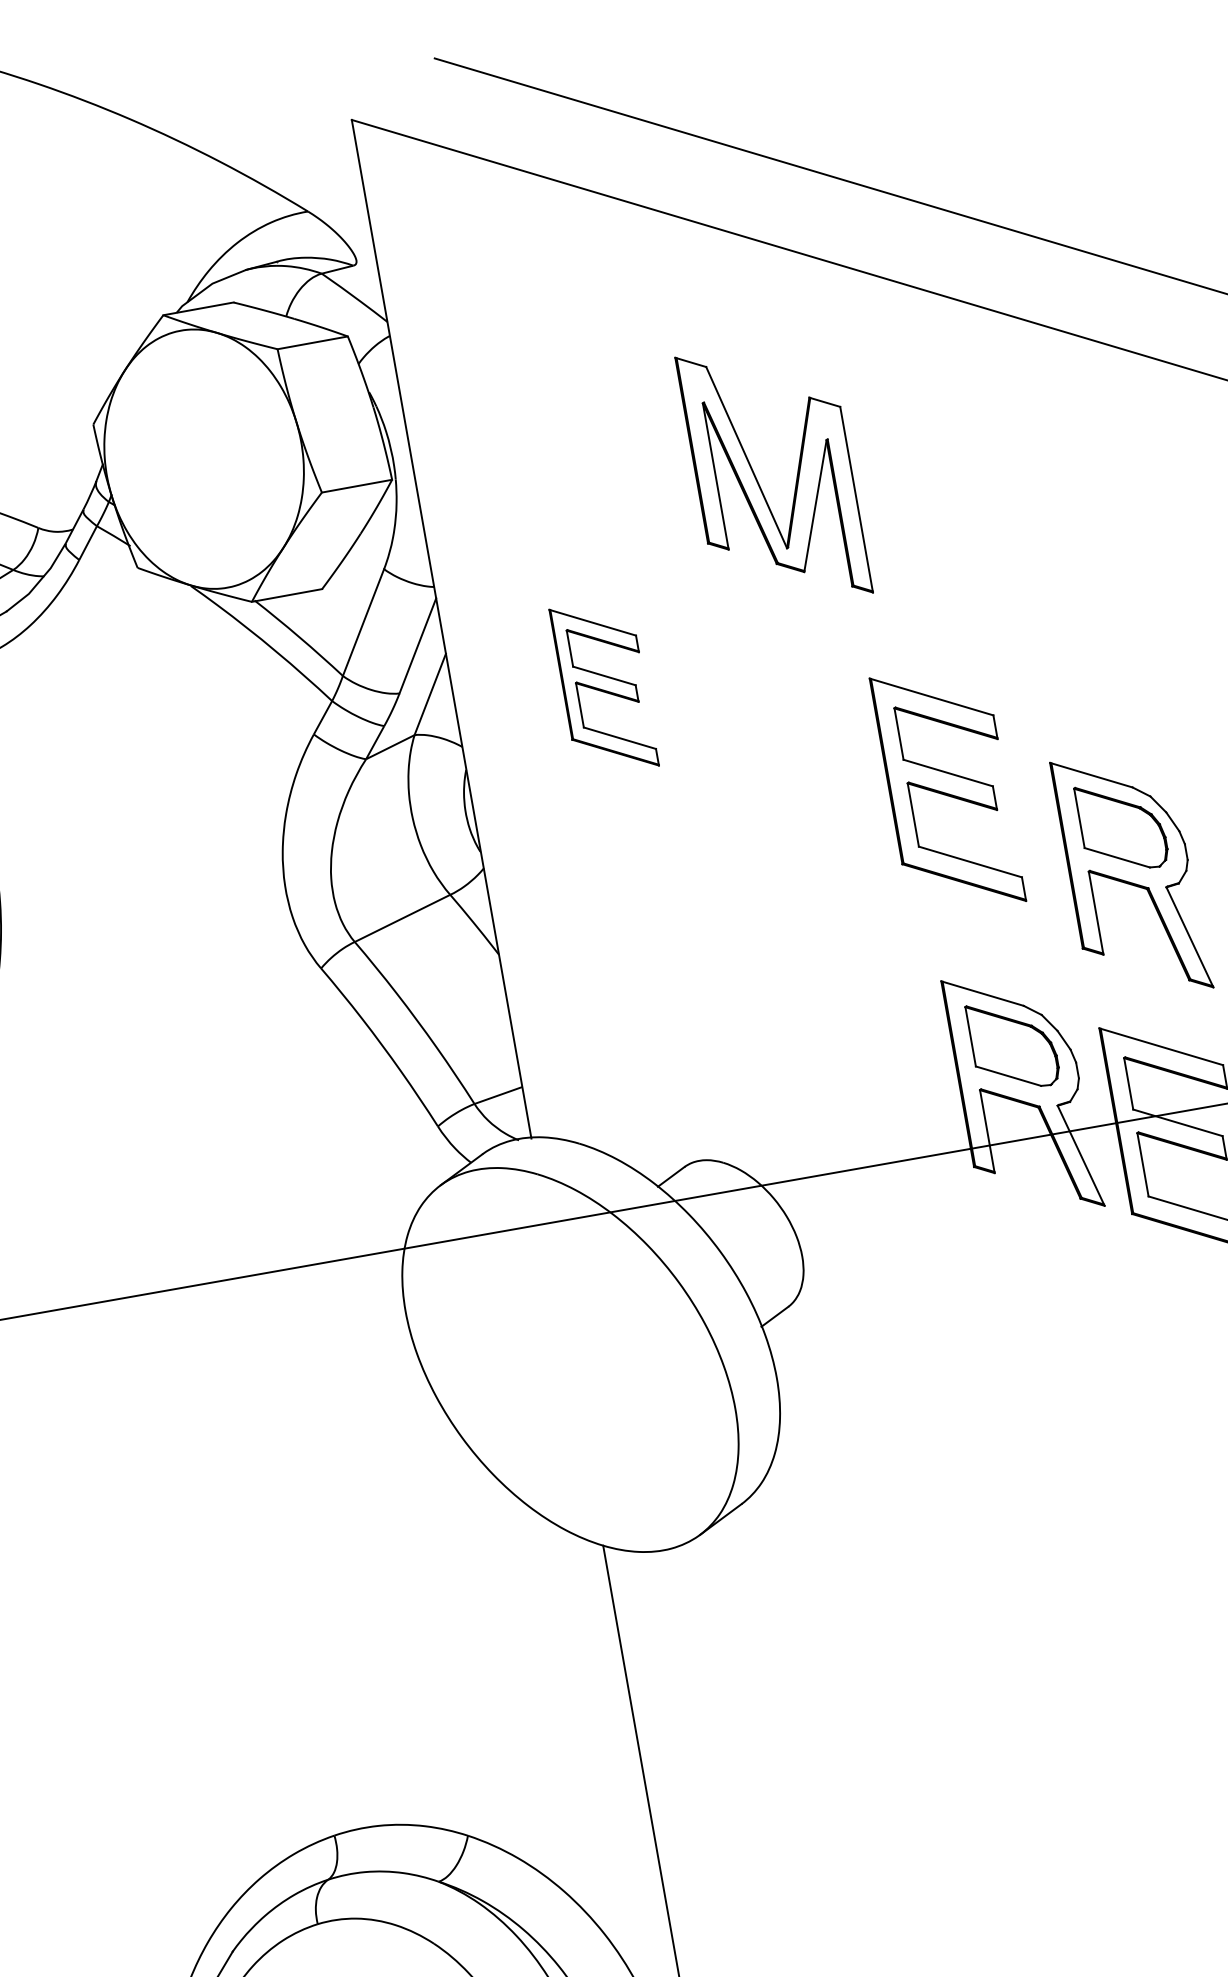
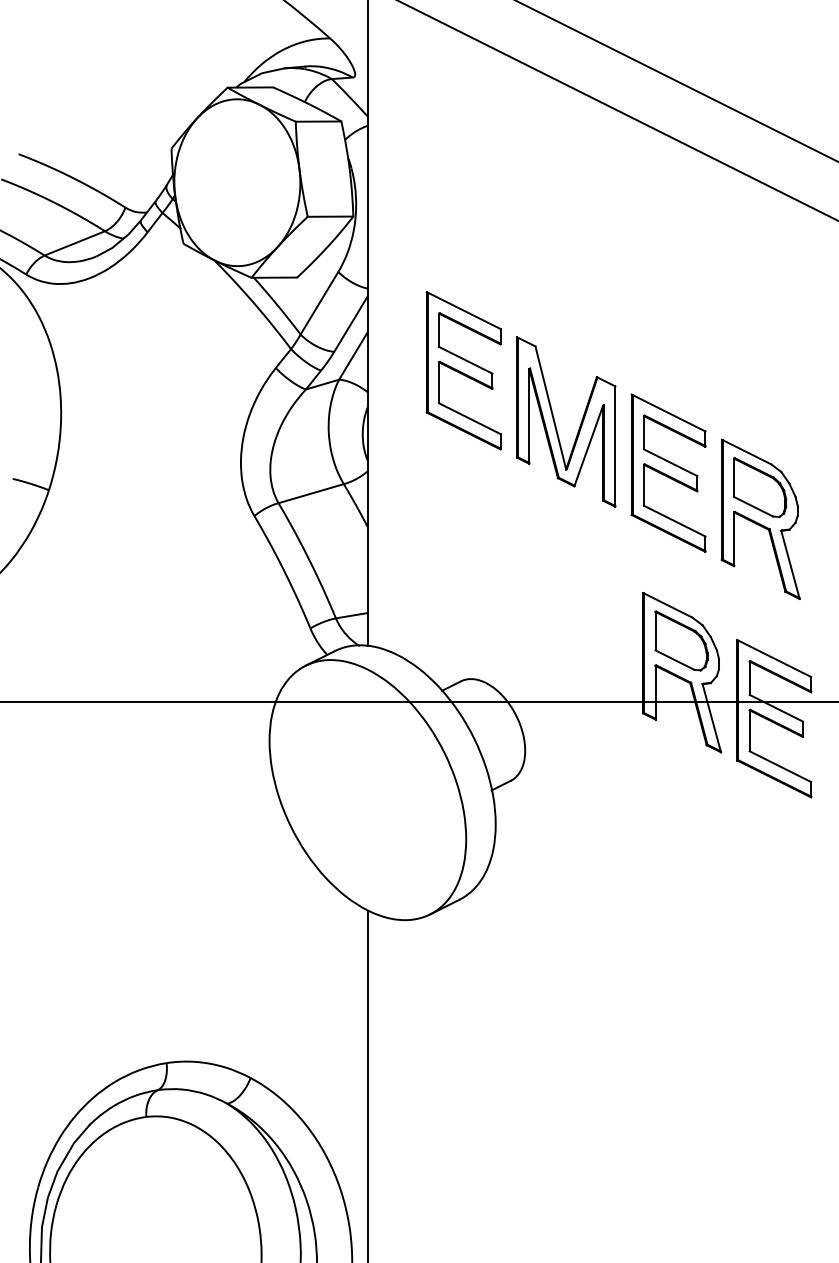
part: (760, 483) -> (556, 425), moved
part: (603, 687) -> (463, 370), size x1.43
part: (1131, 873) -> (760, 518), moved

